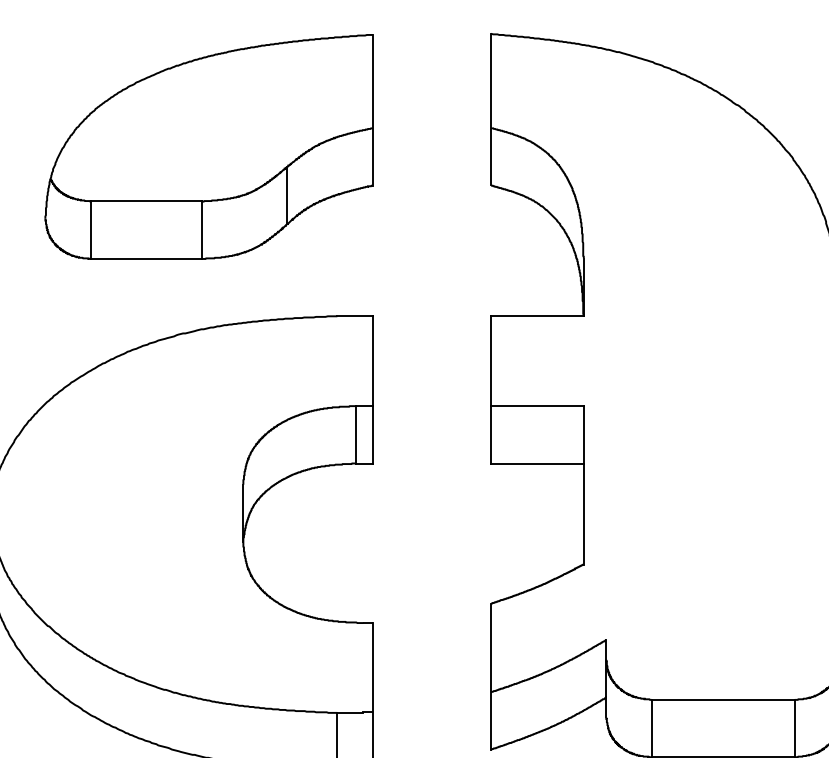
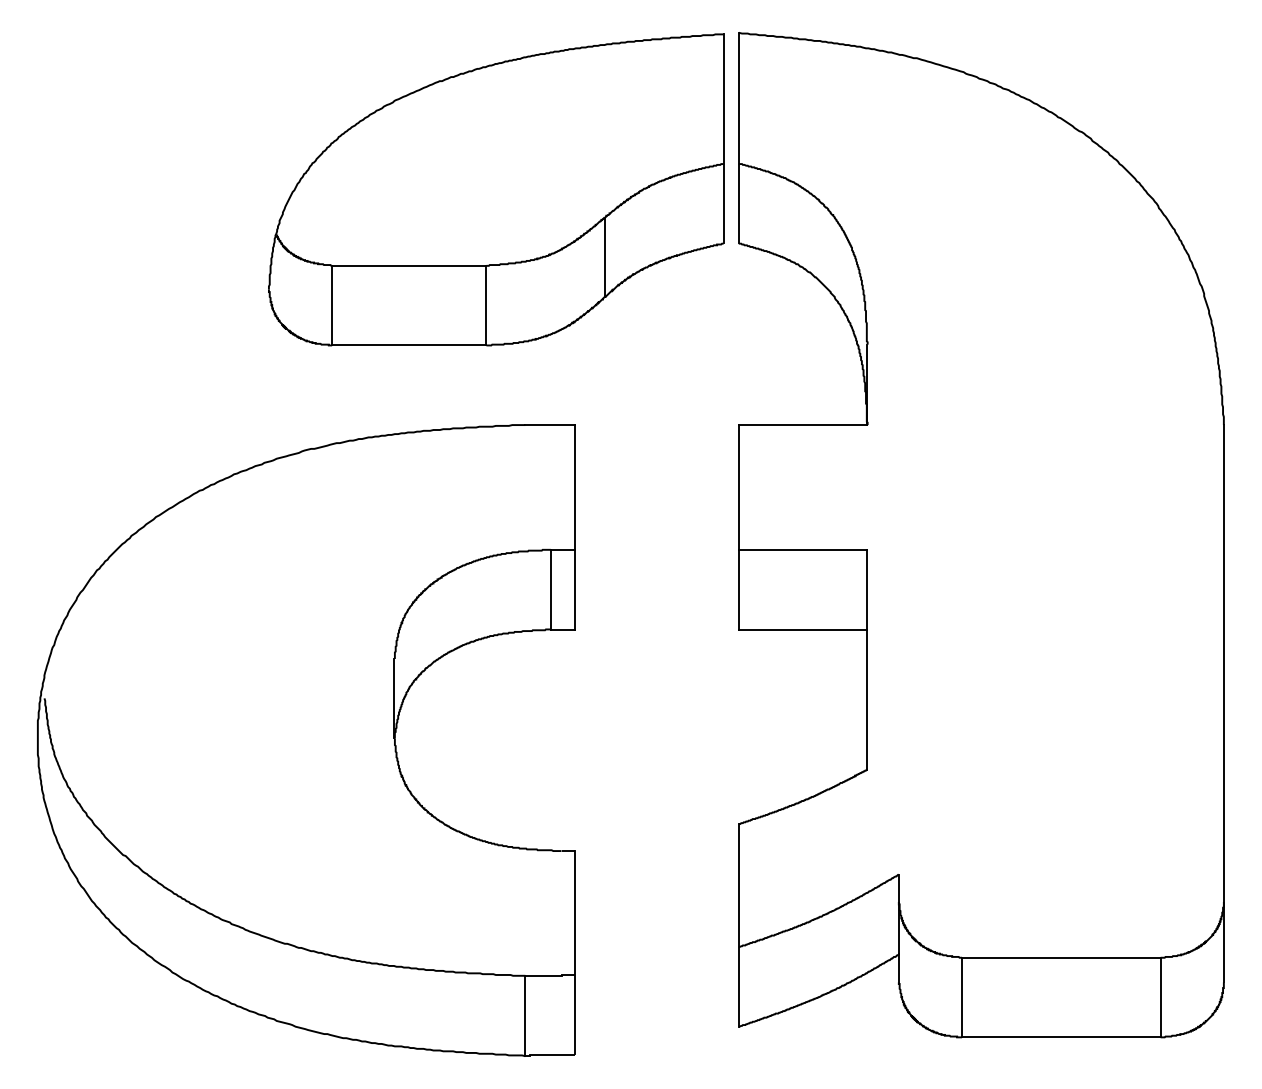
part: (209, 146) -> (496, 189), moved

